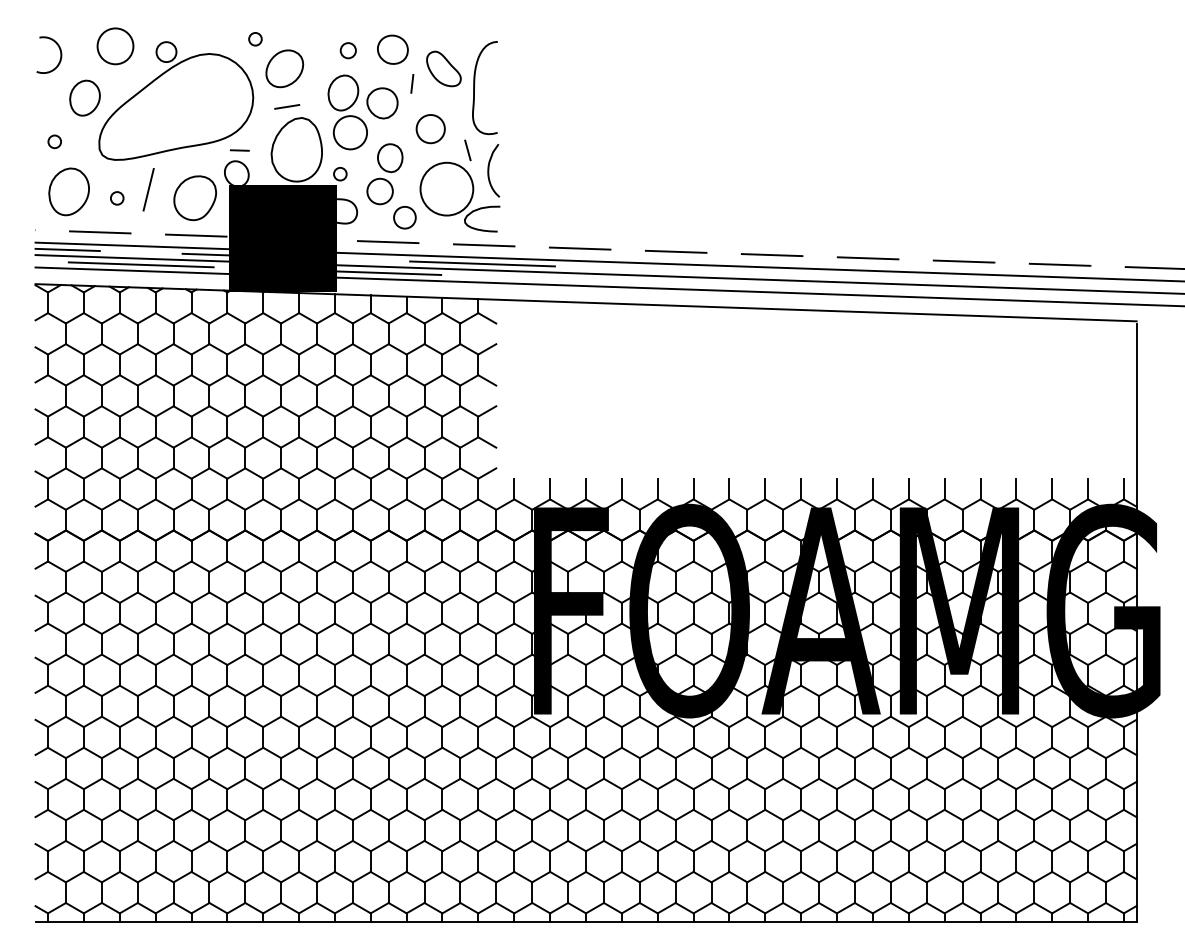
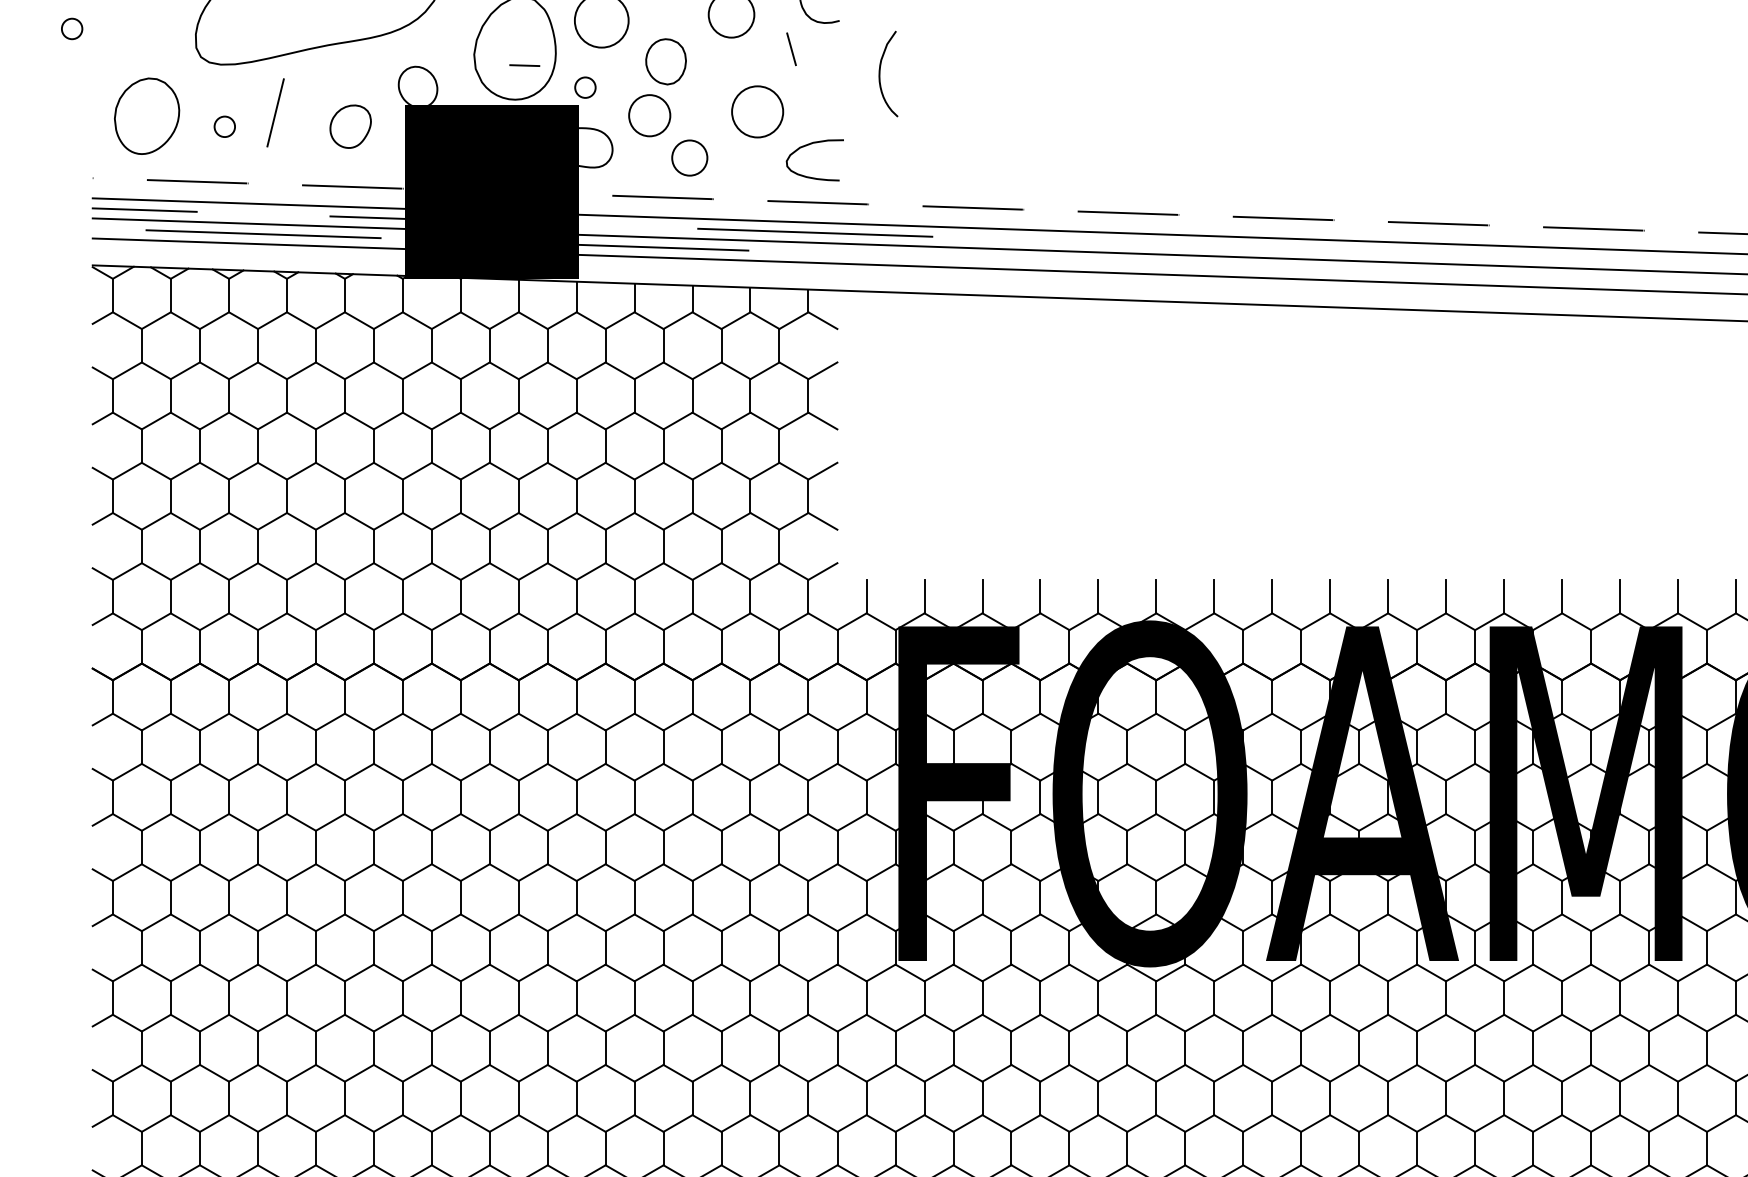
circle: (54, 141) -> (71, 28), moved
line: (239, 150) -> (524, 65), moved
curve: (489, 170) -> (881, 73), moved
circle: (446, 188) -> (756, 110), size x0.6
part: (194, 198) -> (349, 126), size x0.6

